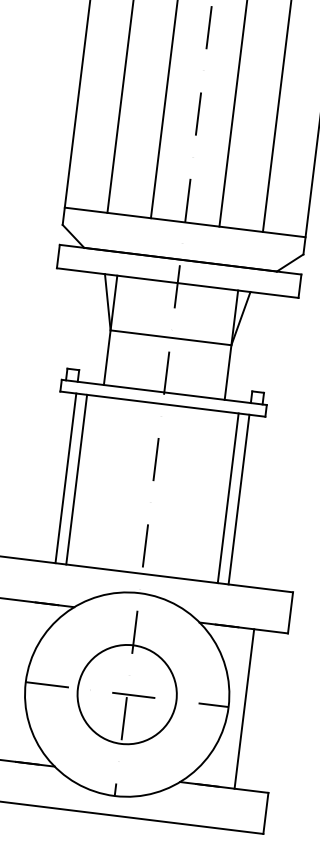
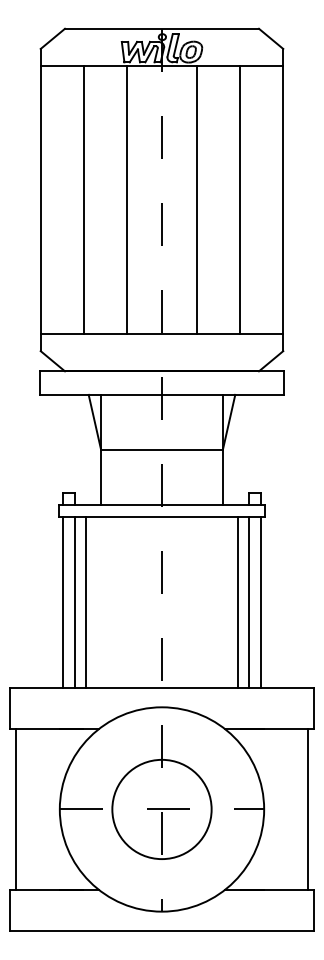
line: (53, 476) -> (62, 601), added
line: (251, 500) -> (261, 601), added
line: (244, 709) -> (308, 809), moved

